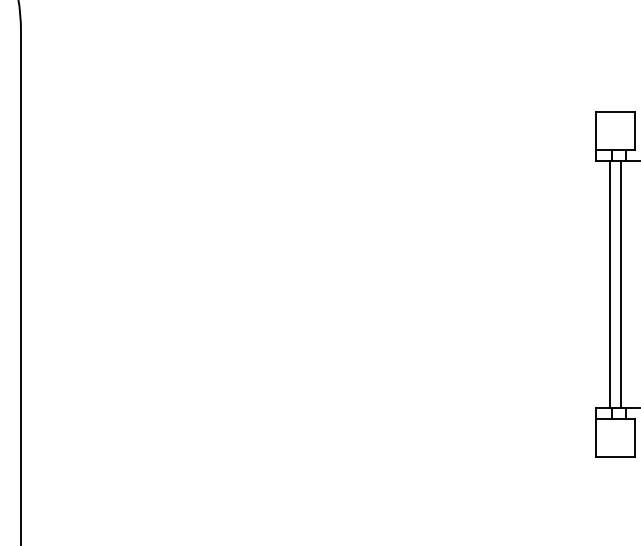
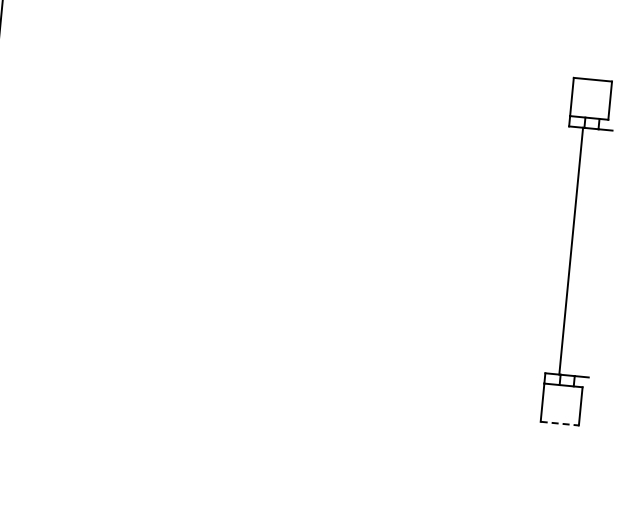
line: (620, 284) -> (581, 252), removed
line: (615, 457) -> (559, 424), solid -> dashed

